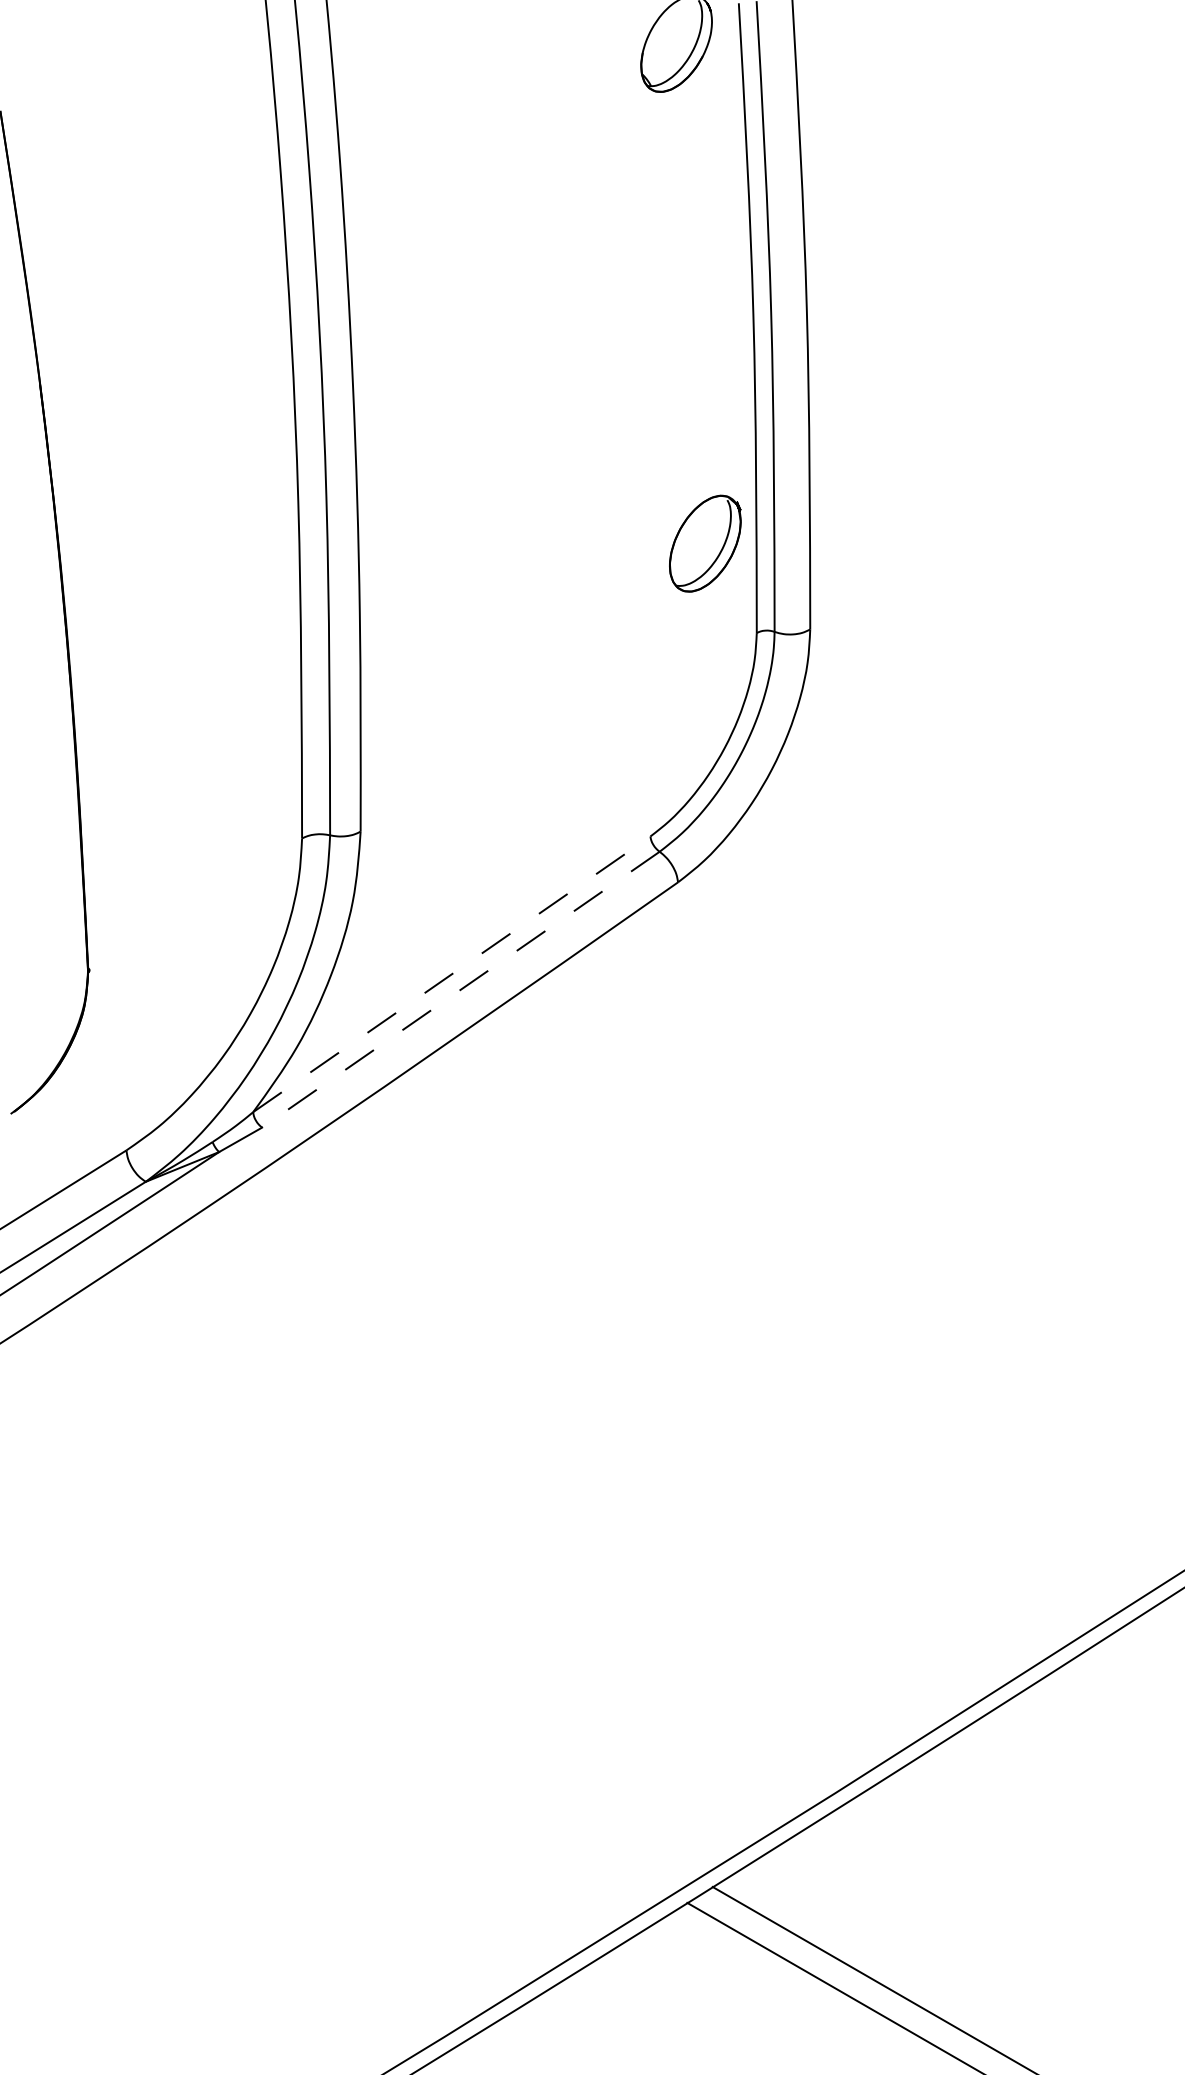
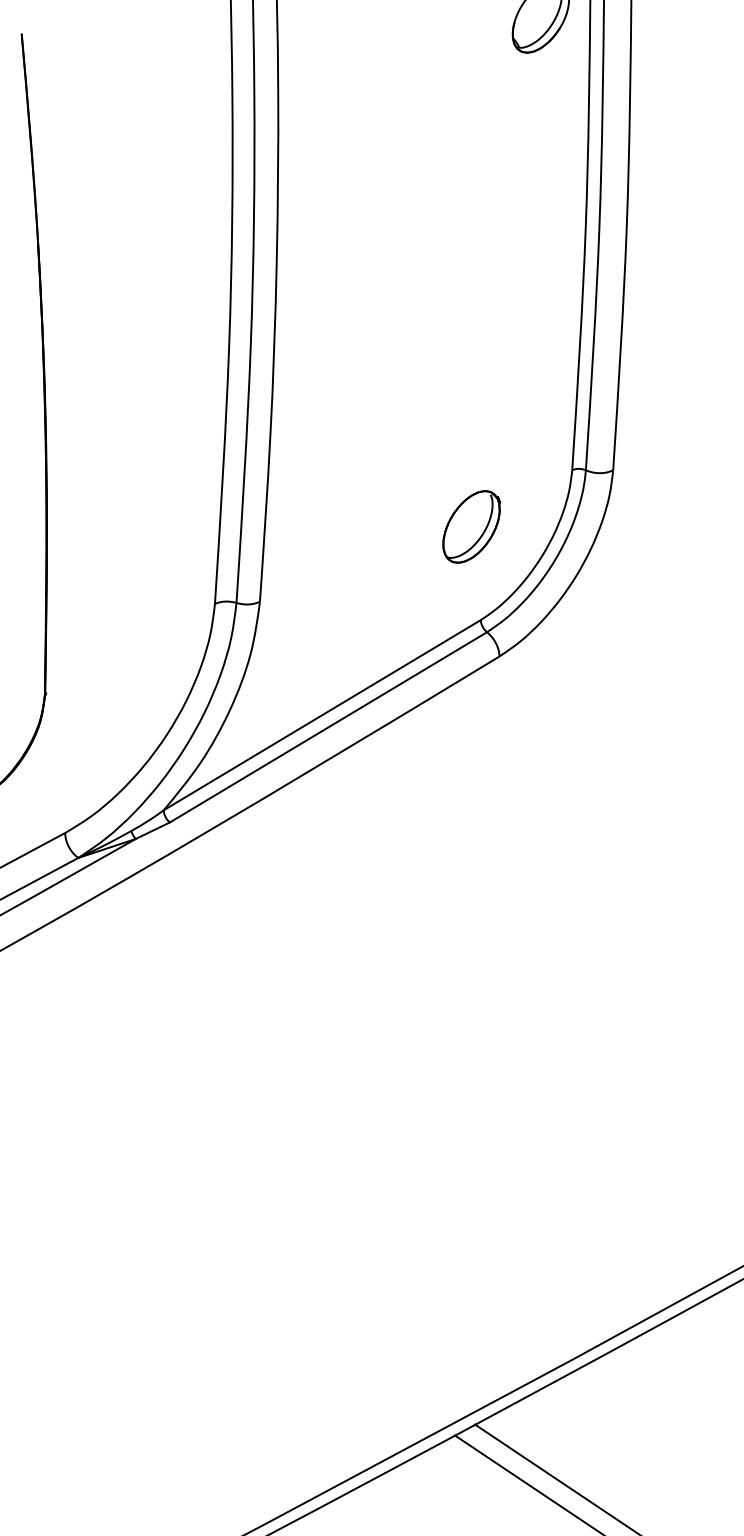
part: (705, 543) -> (471, 526), moved
line: (451, 974) -> (322, 715), dashed -> solid
line: (460, 989) -> (328, 727), dashed -> solid

